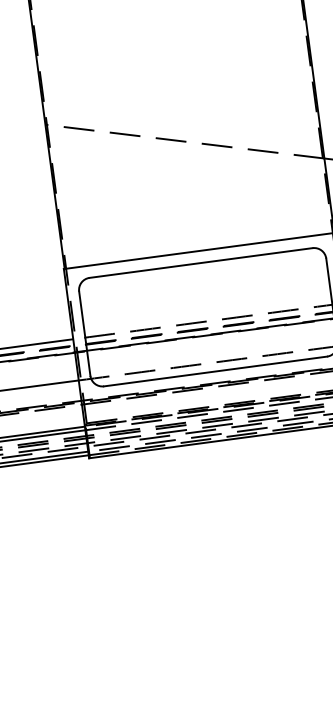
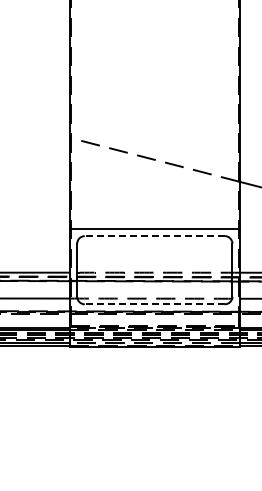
line: (200, 263) -> (154, 236), solid -> dashed
line: (215, 371) -> (154, 304), solid -> dashed

